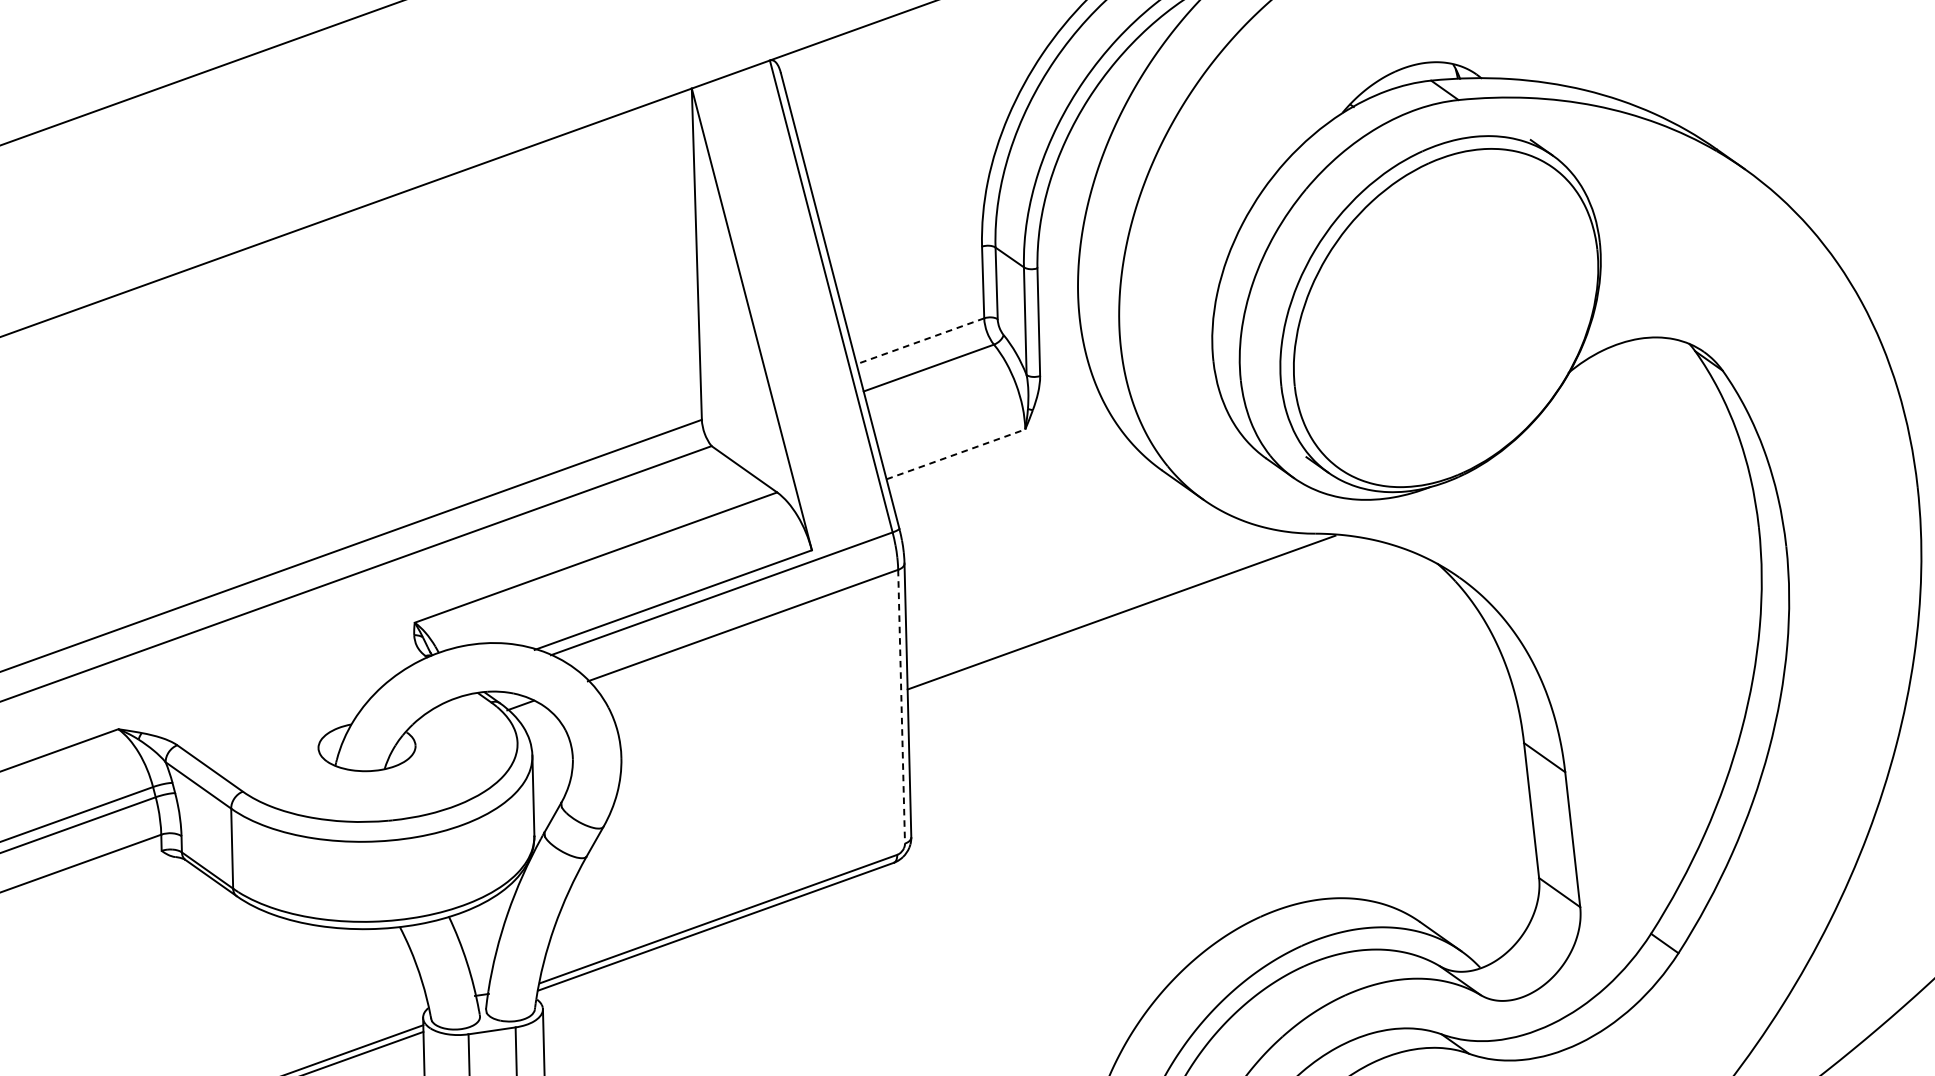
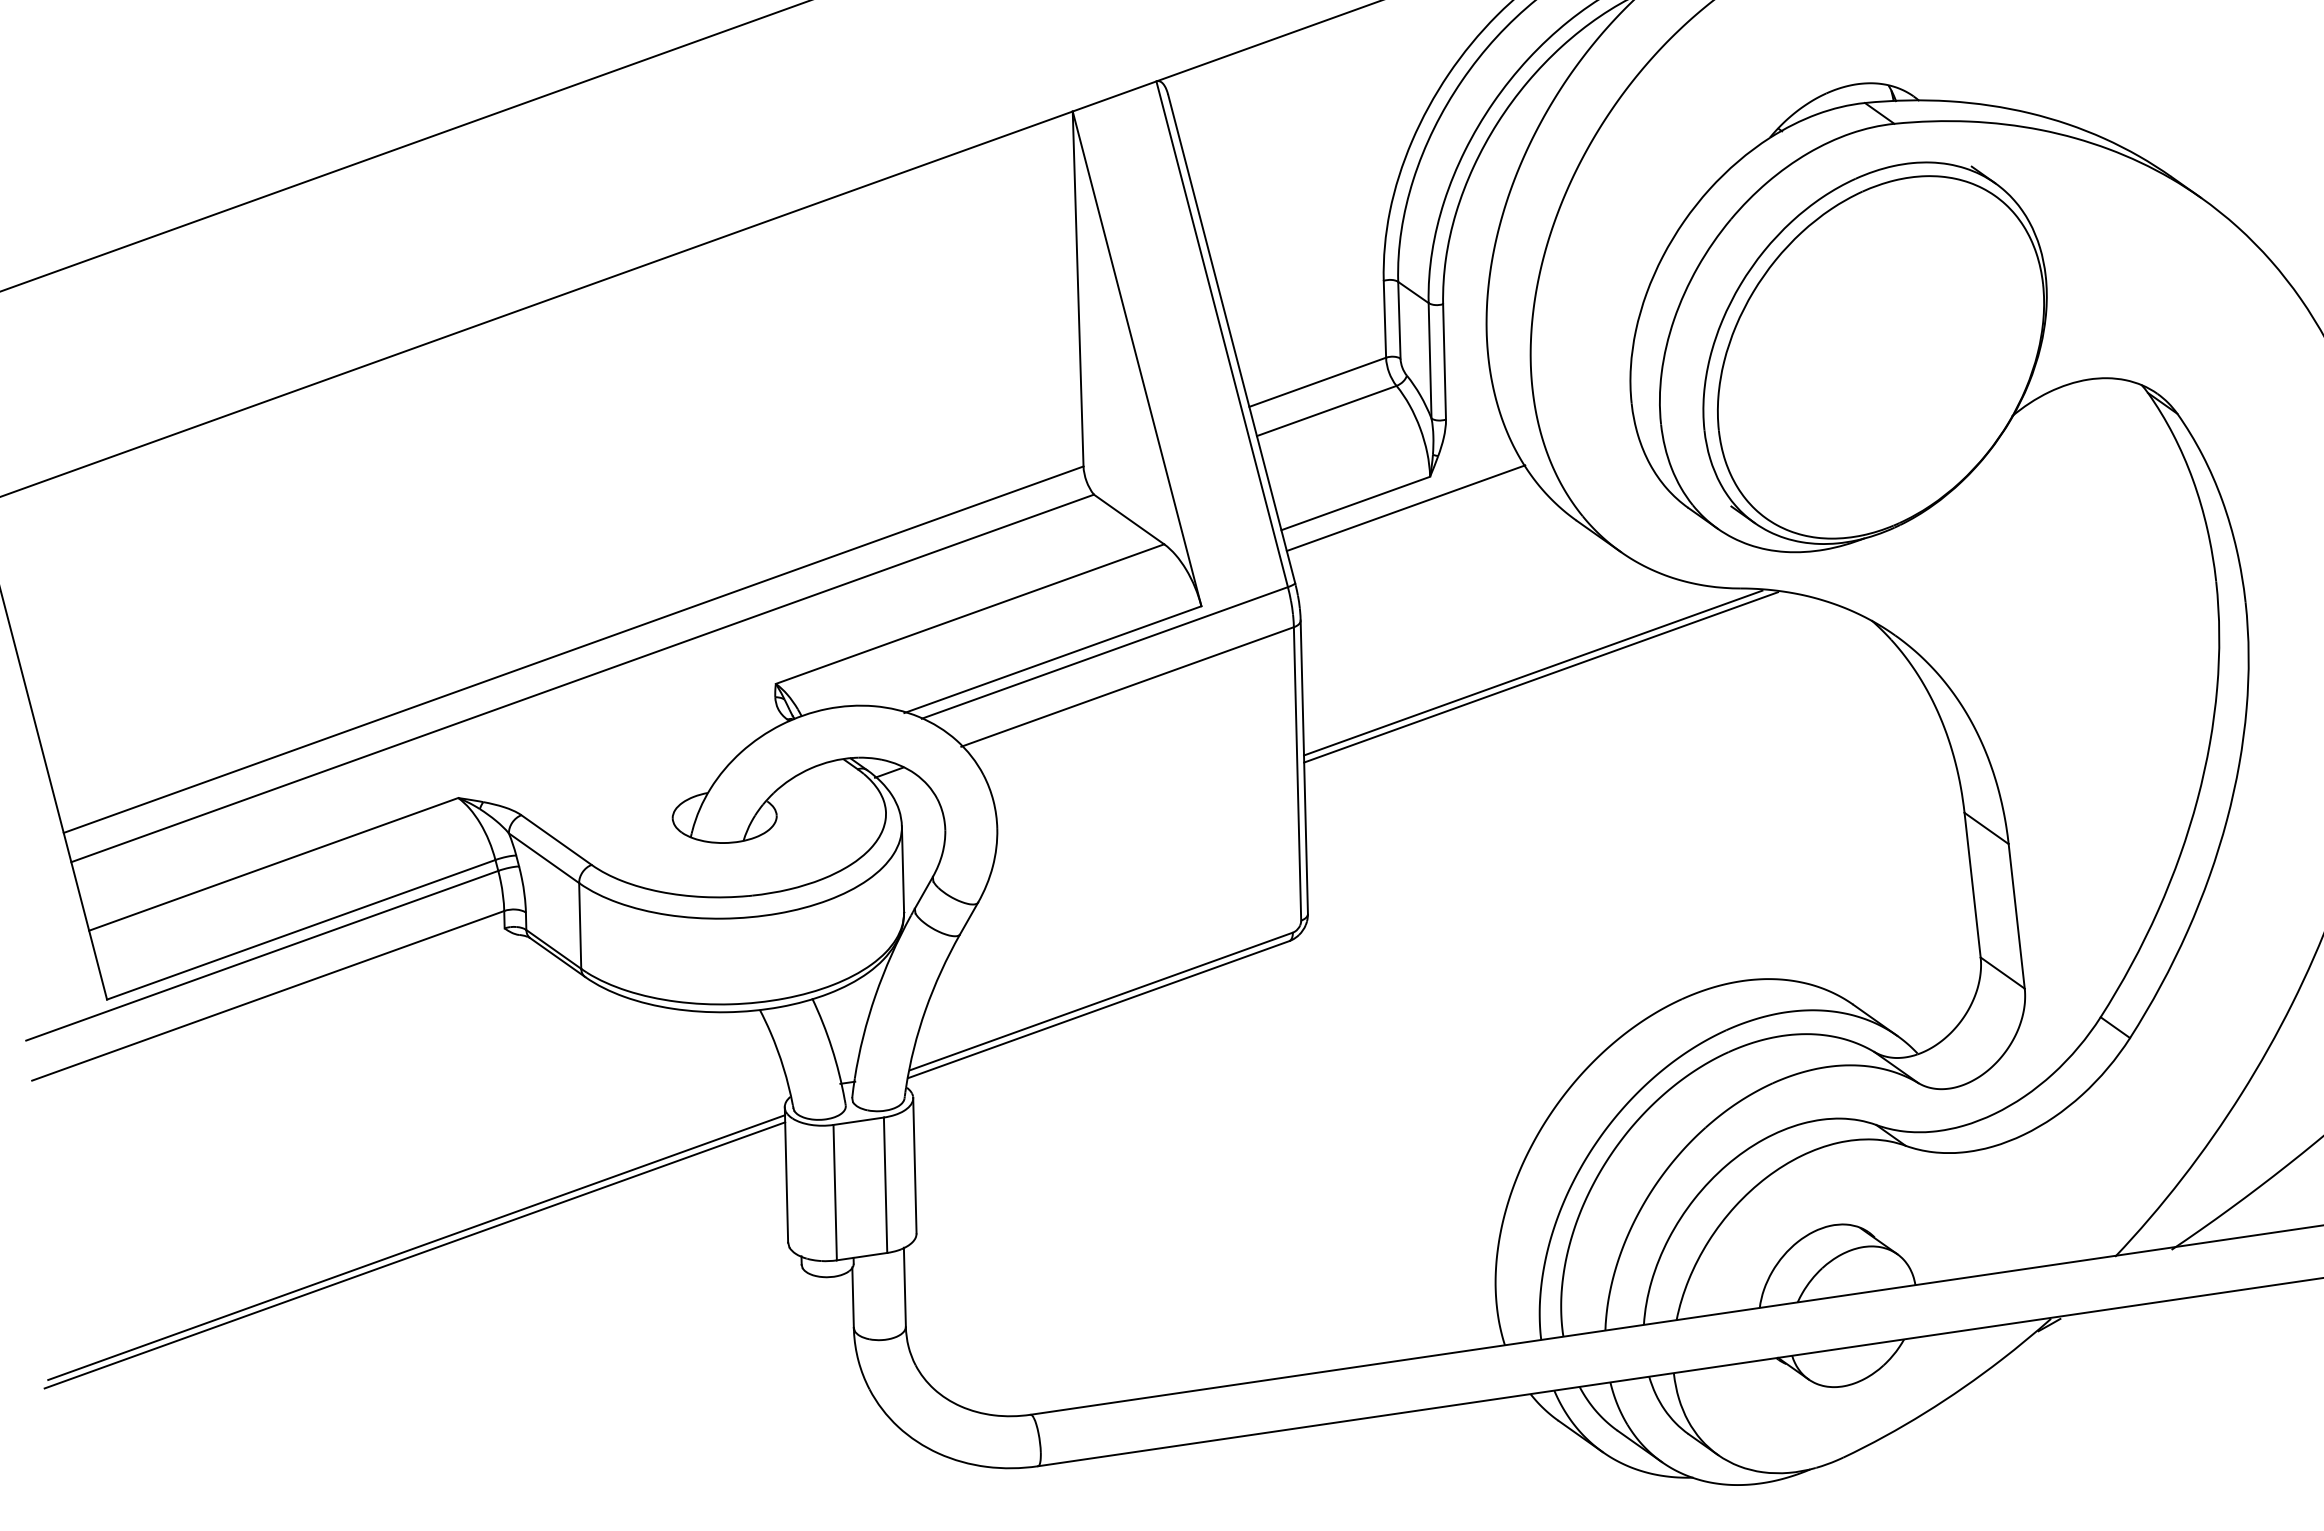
line: (920, 341) -> (1317, 382), dashed -> solid
line: (956, 454) -> (1356, 503), dashed -> solid
line: (1002, 459) -> (1405, 508), added
line: (1129, 616) -> (1541, 677), added
line: (901, 706) -> (1297, 773), dashed -> solid

